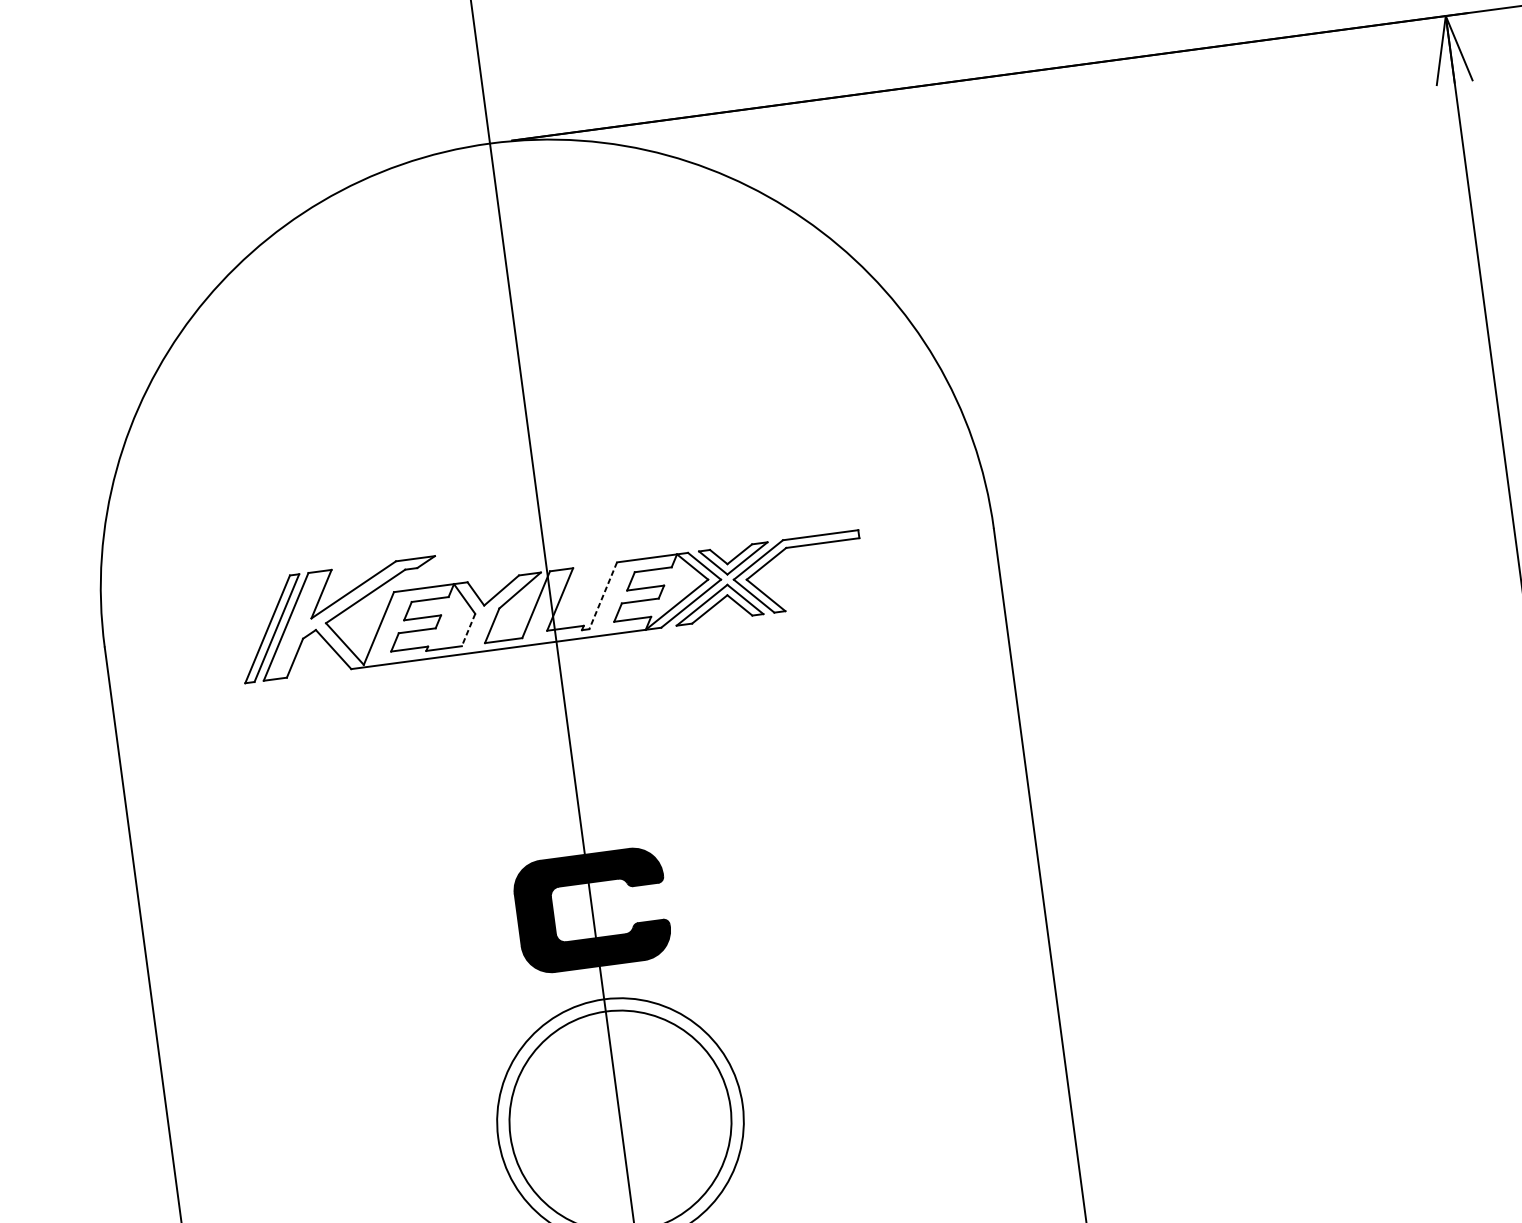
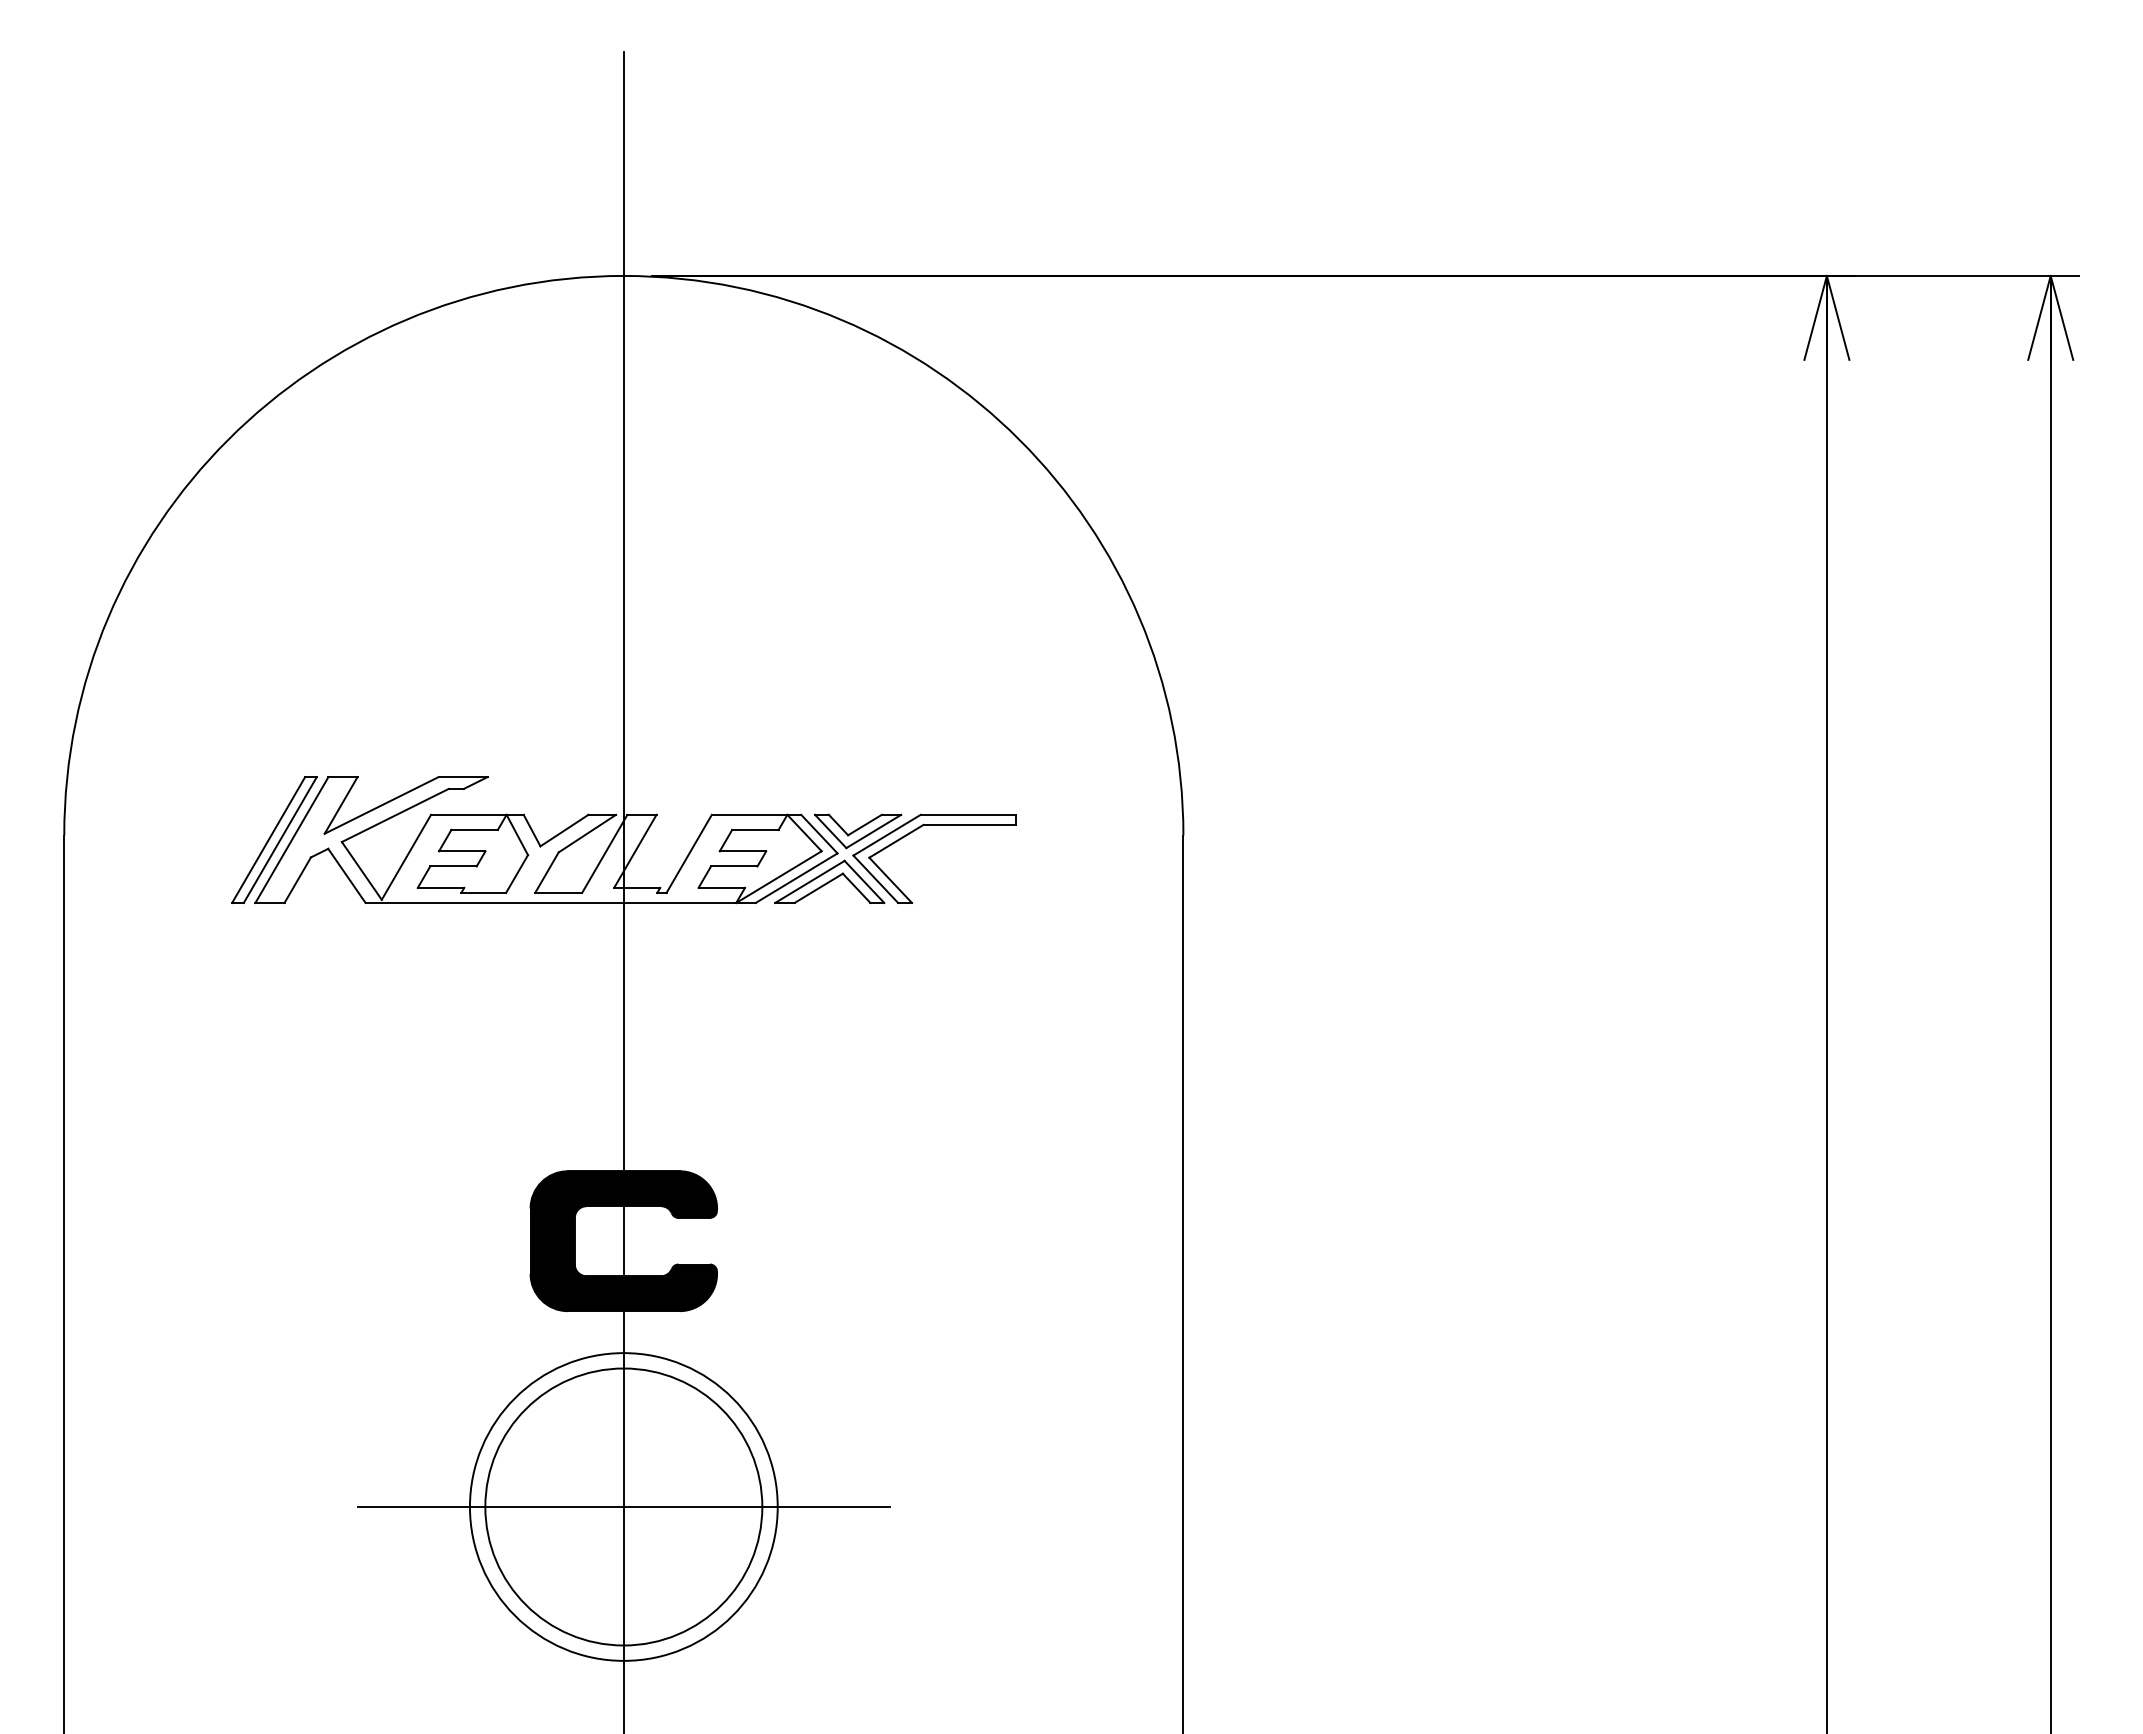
line: (602, 596) -> (688, 854), dashed -> solid
line: (468, 630) -> (517, 874), dashed -> solid
line: (620, 1122) -> (623, 1507), added

